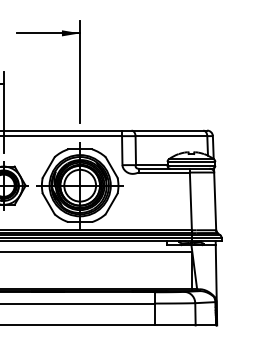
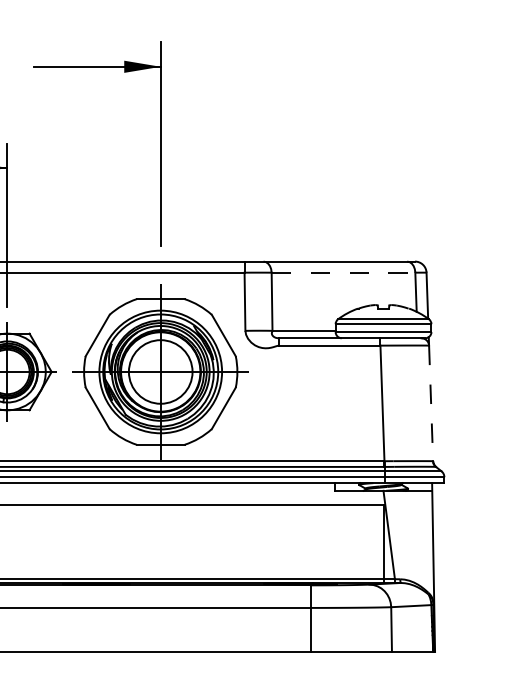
line: (171, 136) -> (343, 273), solid -> dashed
line: (215, 201) -> (431, 403), solid -> dashed

